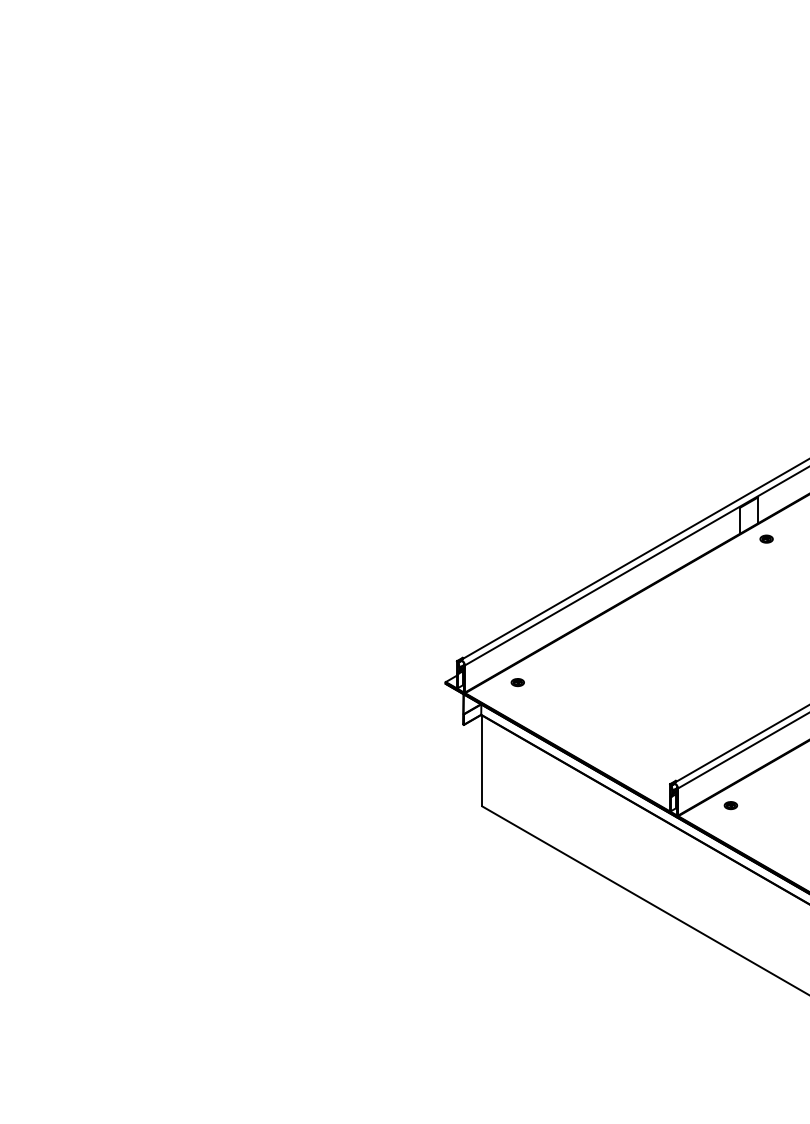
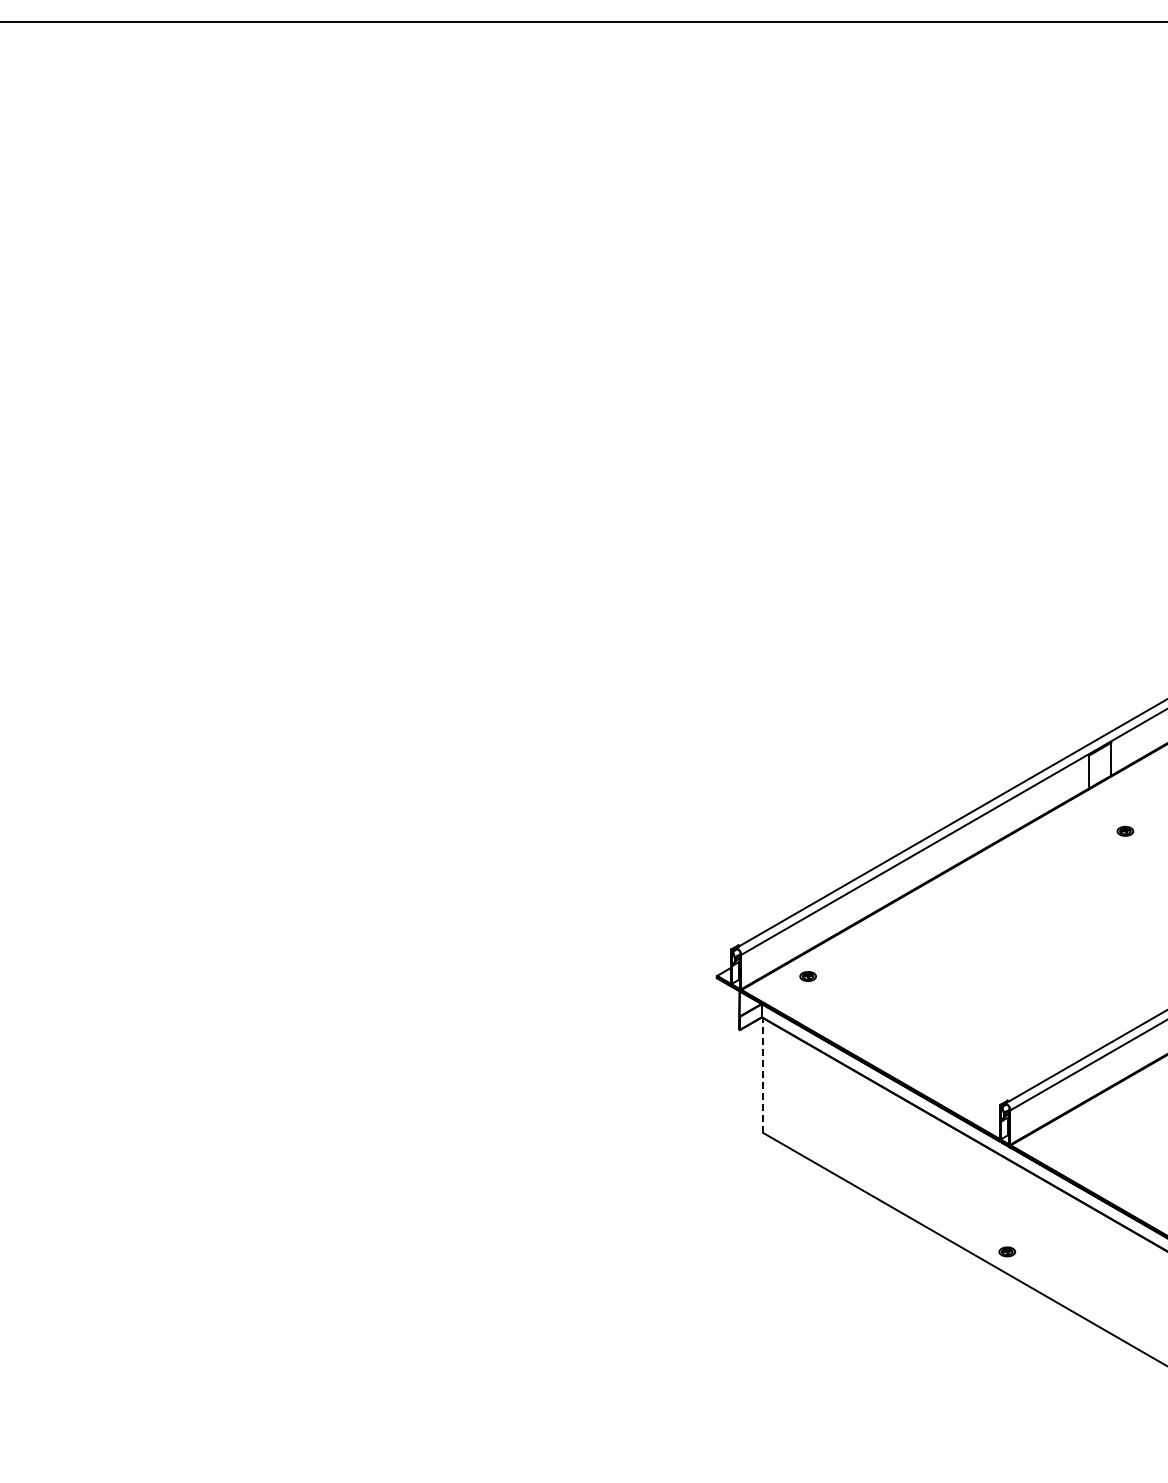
part: (766, 538) -> (1125, 830), moved
line: (482, 760) -> (763, 1075), solid -> dashed
part: (731, 805) -> (1007, 1251), moved

